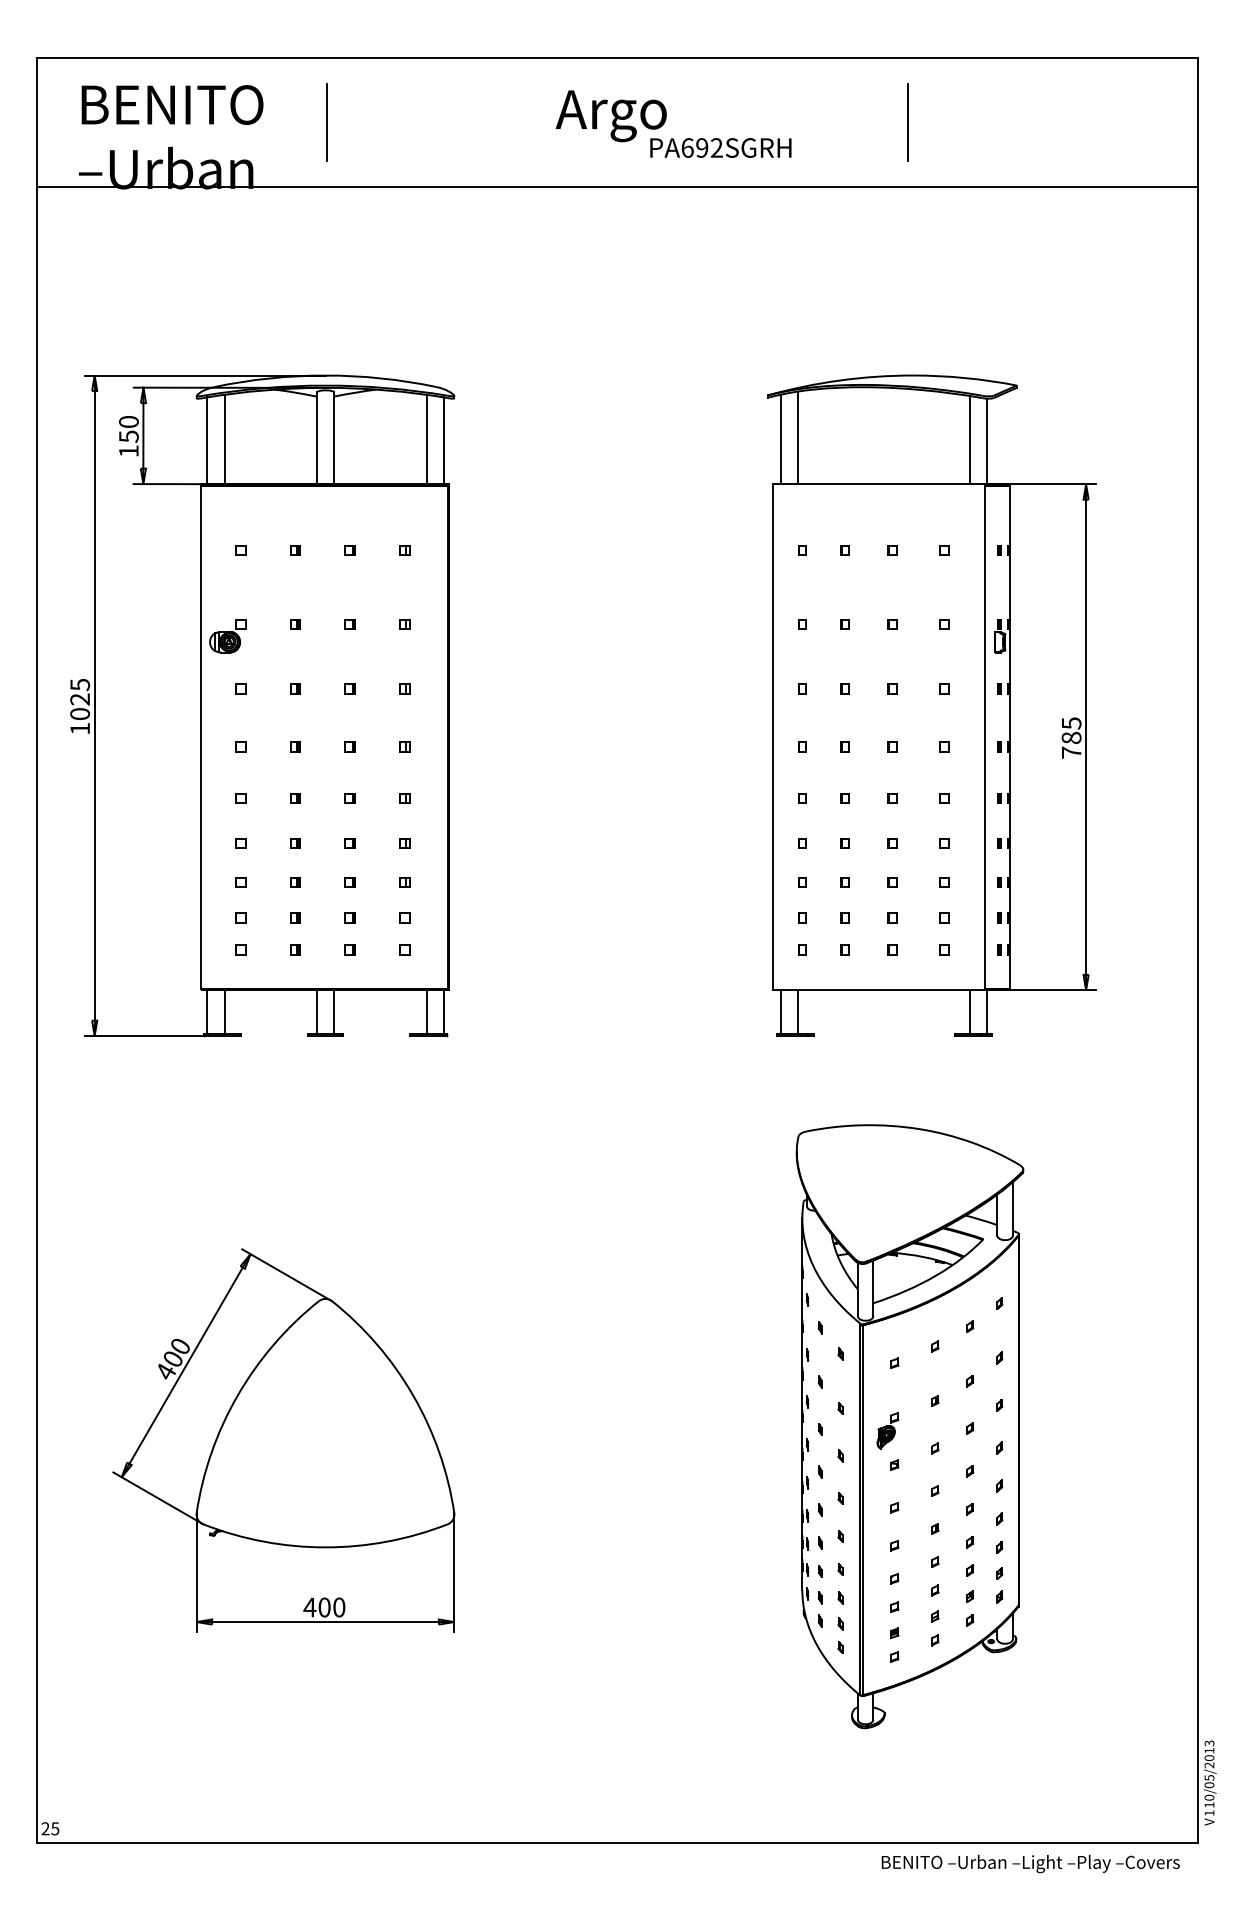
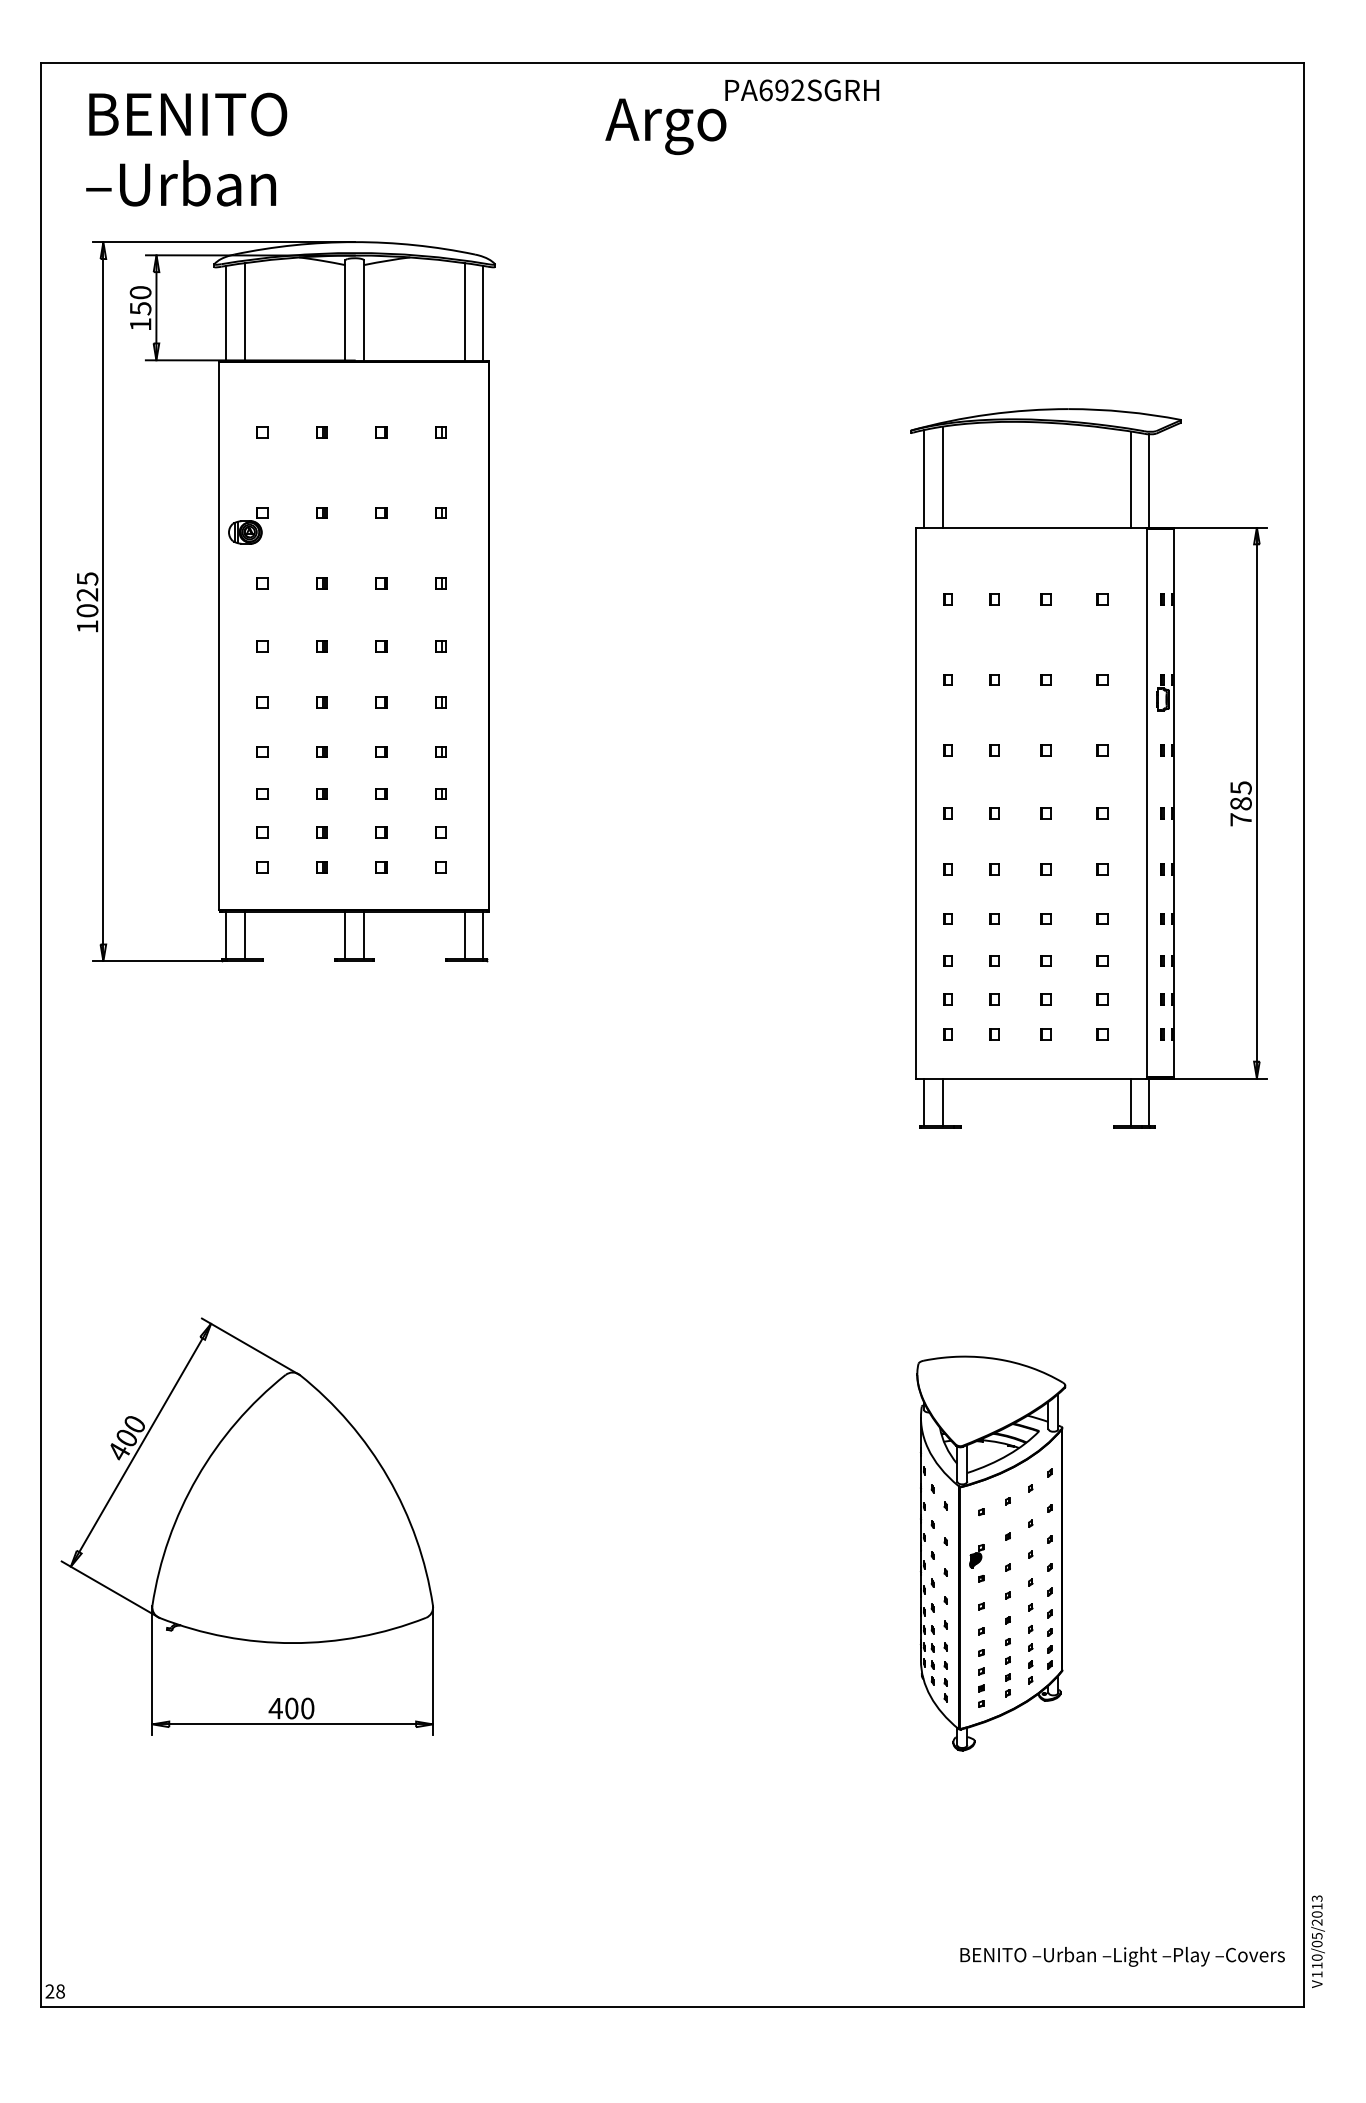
line: (327, 122) -> (356, 133), removed
line: (907, 122) -> (988, 133), removed
text: (721, 148) -> (802, 90), moved
line: (617, 186) -> (672, 203), removed
part: (261, 705) -> (285, 601), moved
part: (931, 705) -> (1088, 768), moved
part: (910, 1426) -> (991, 1553), size x0.6
part: (283, 1440) -> (246, 1526), moved
text: (55, 1828) -> (60, 1991), 25 -> 28
text: (1030, 1863) -> (1122, 1956), moved

